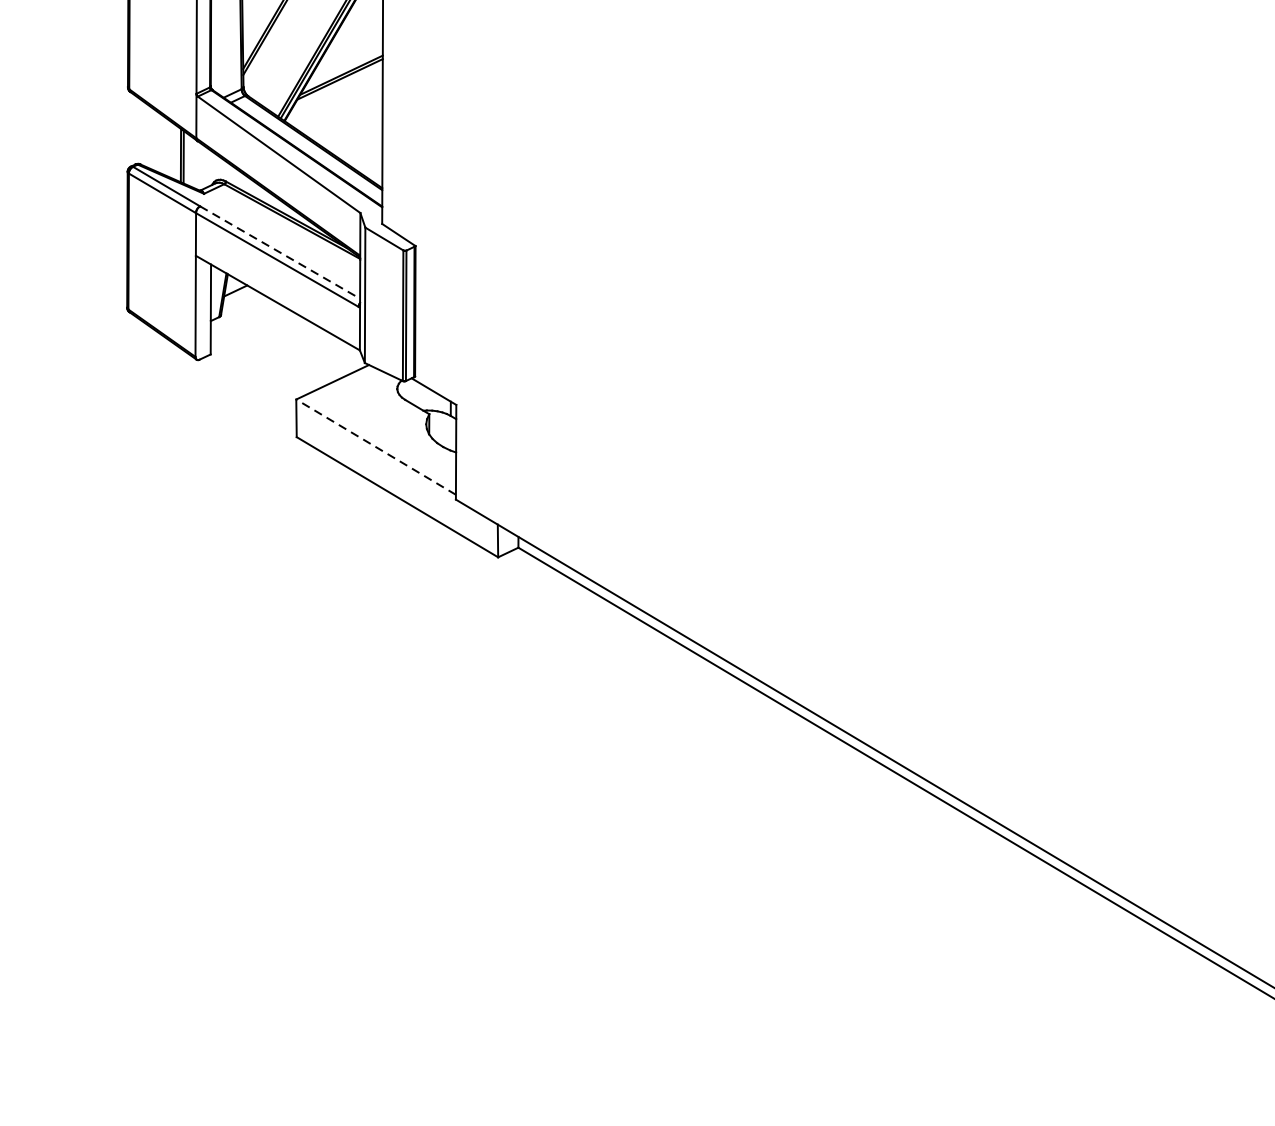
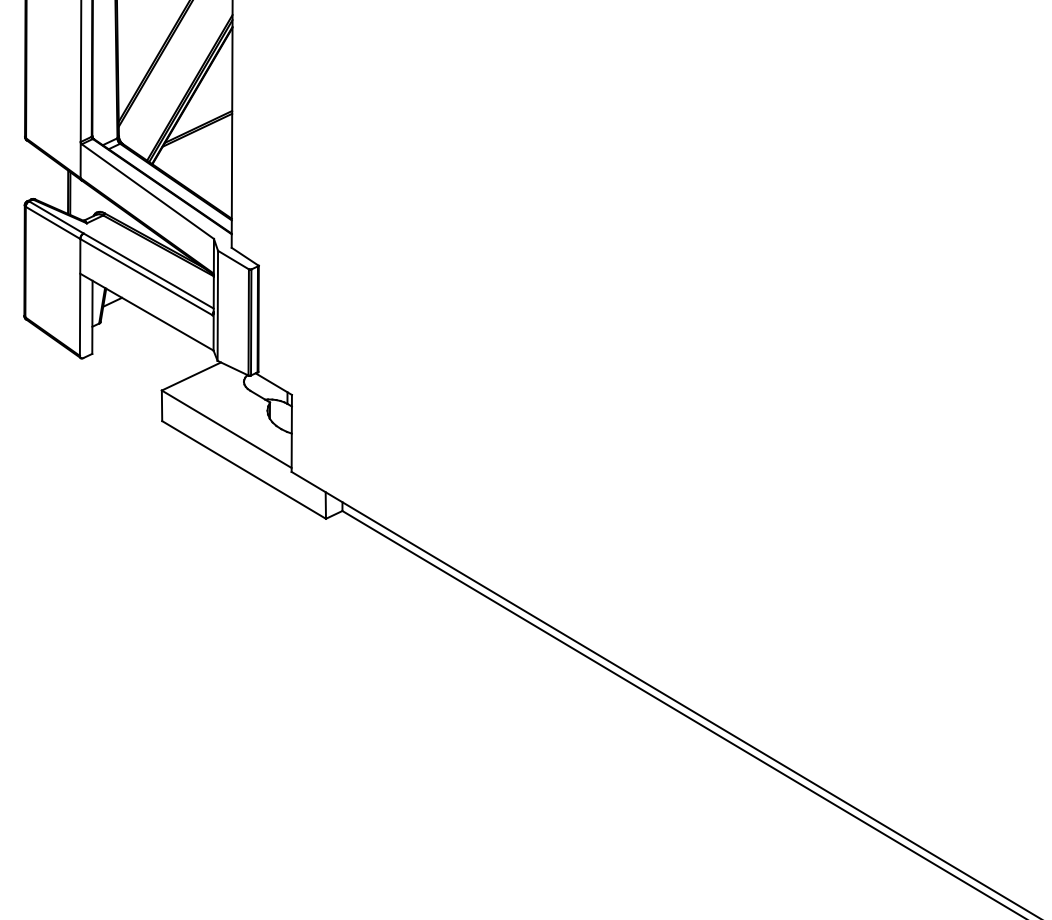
line: (281, 253) -> (149, 271), dashed -> solid
line: (375, 447) -> (226, 429), dashed -> solid

